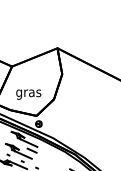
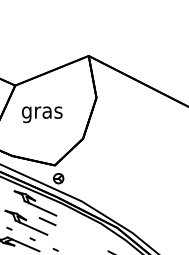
text: (28, 94) -> (41, 114), moved

